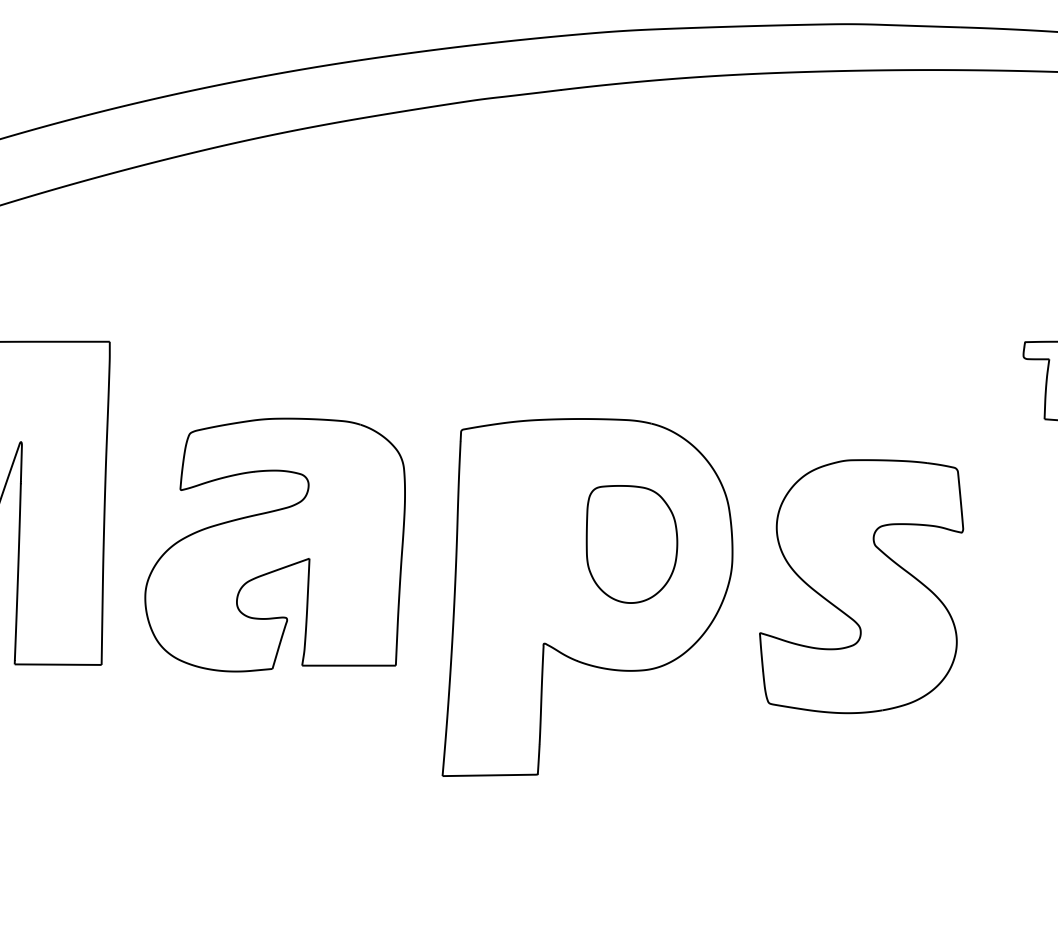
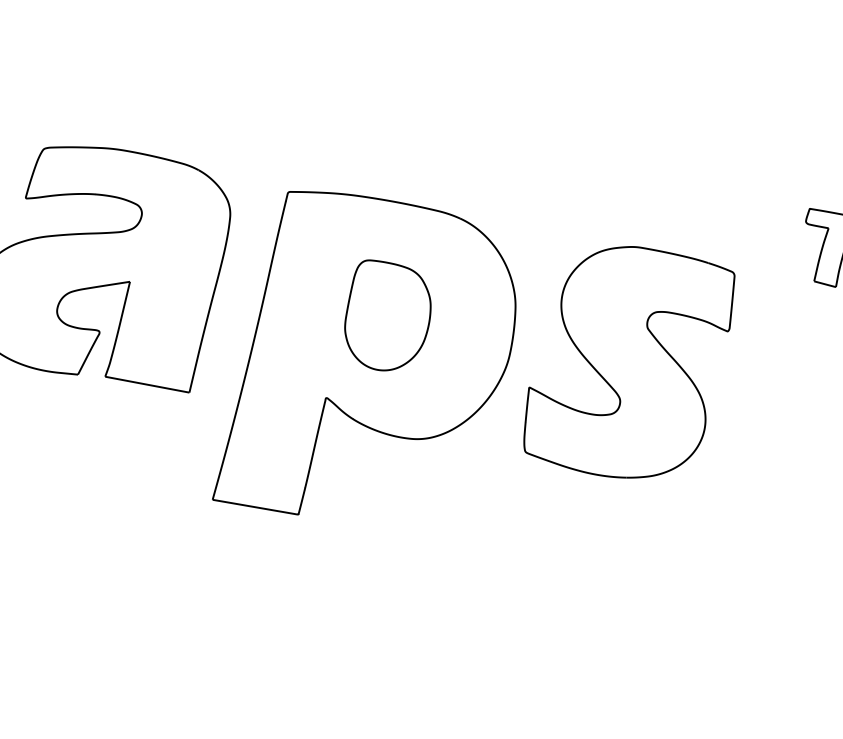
part: (631, 544) -> (387, 317), moved
part: (861, 586) -> (628, 362), moved

